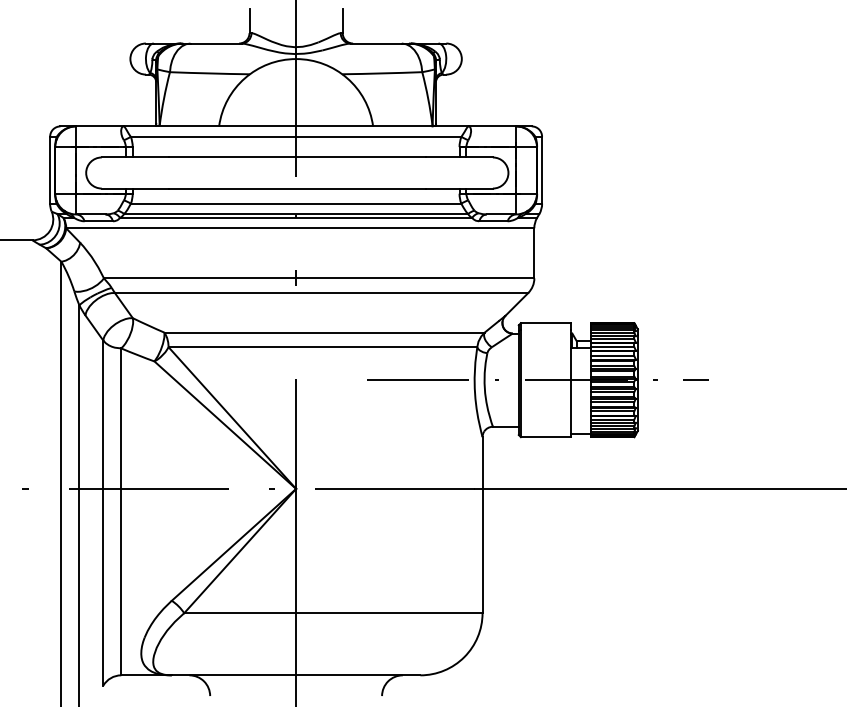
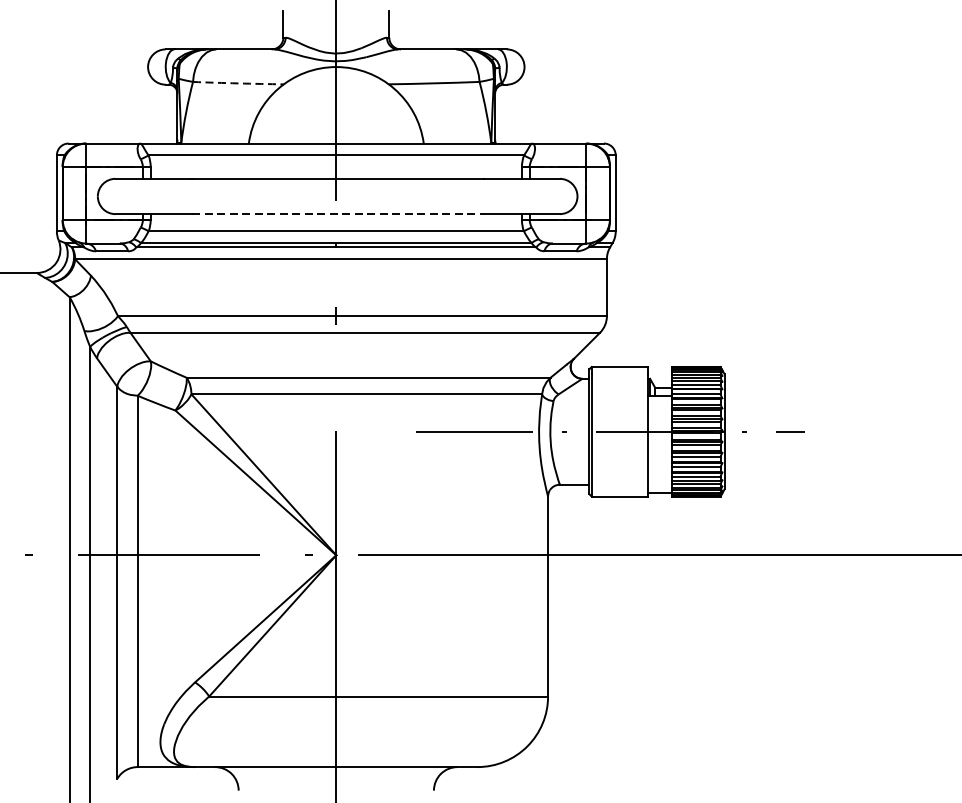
arc: (209, 73) -> (237, 83), solid -> dashed
line: (298, 188) -> (339, 214), solid -> dashed

